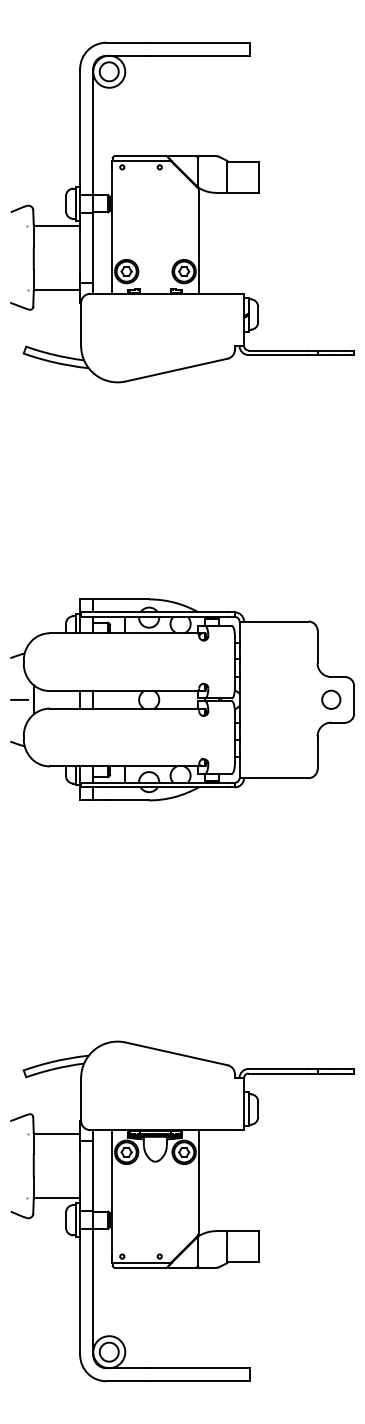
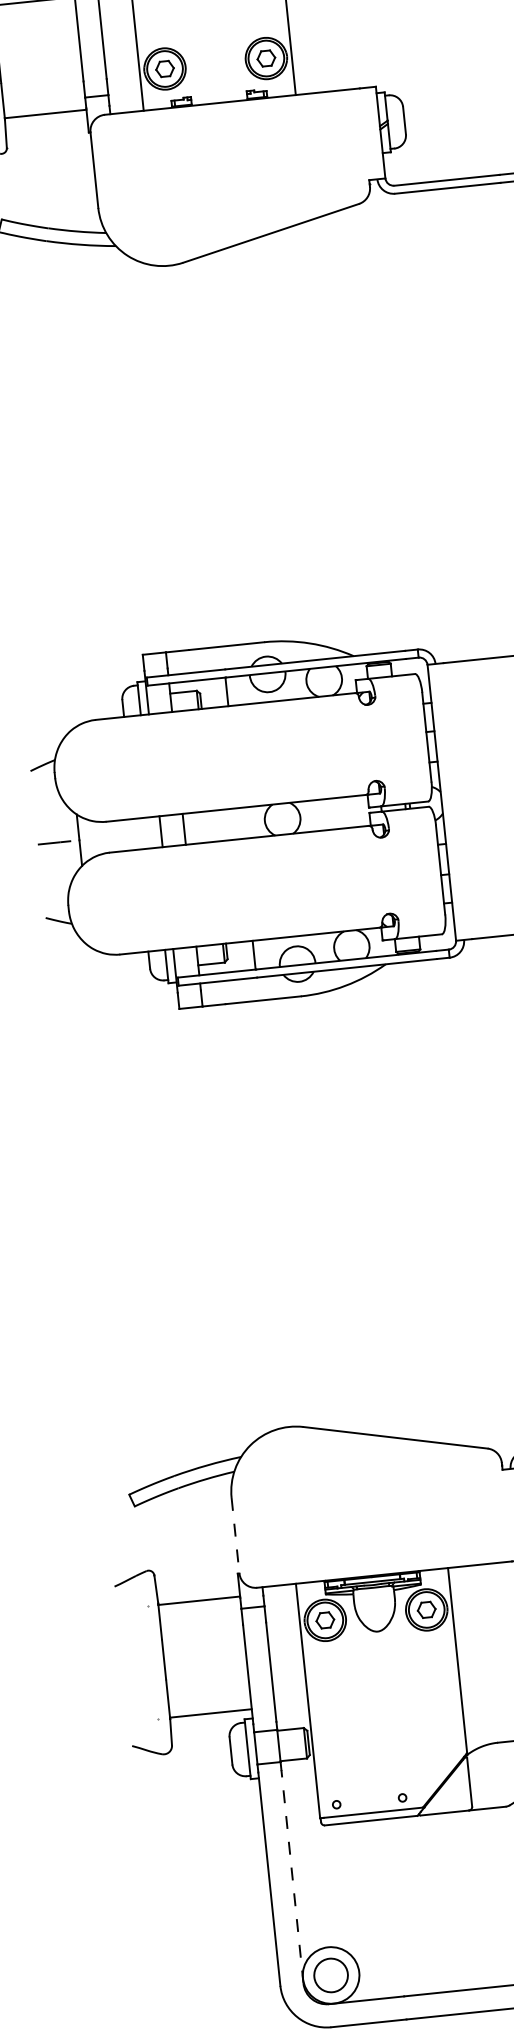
line: (81, 1100) -> (236, 1537), solid -> dashed
line: (93, 1294) -> (292, 1876), solid -> dashed

